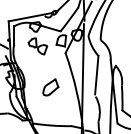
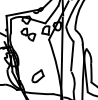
part: (50, 87) -> (37, 76), moved

